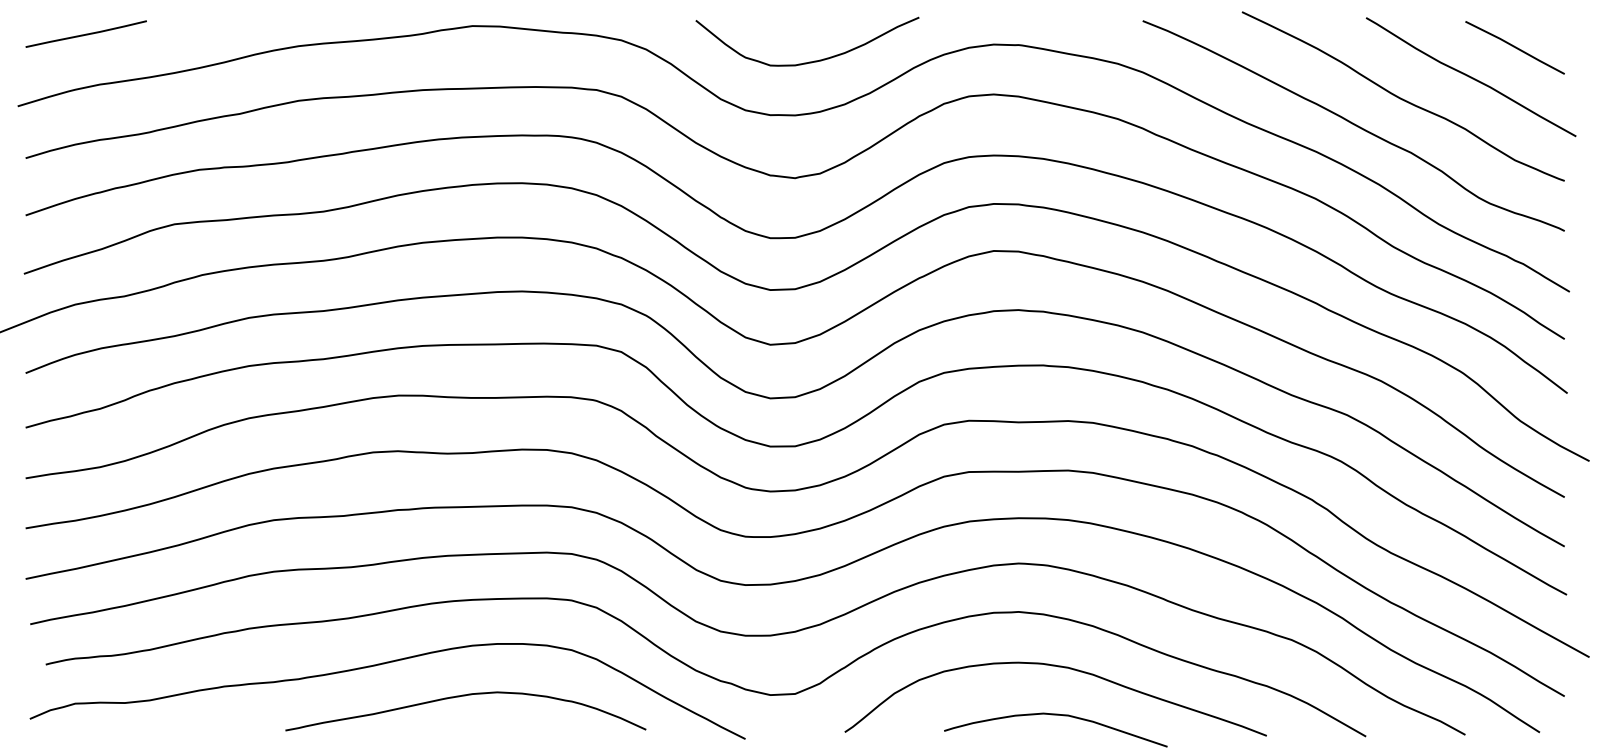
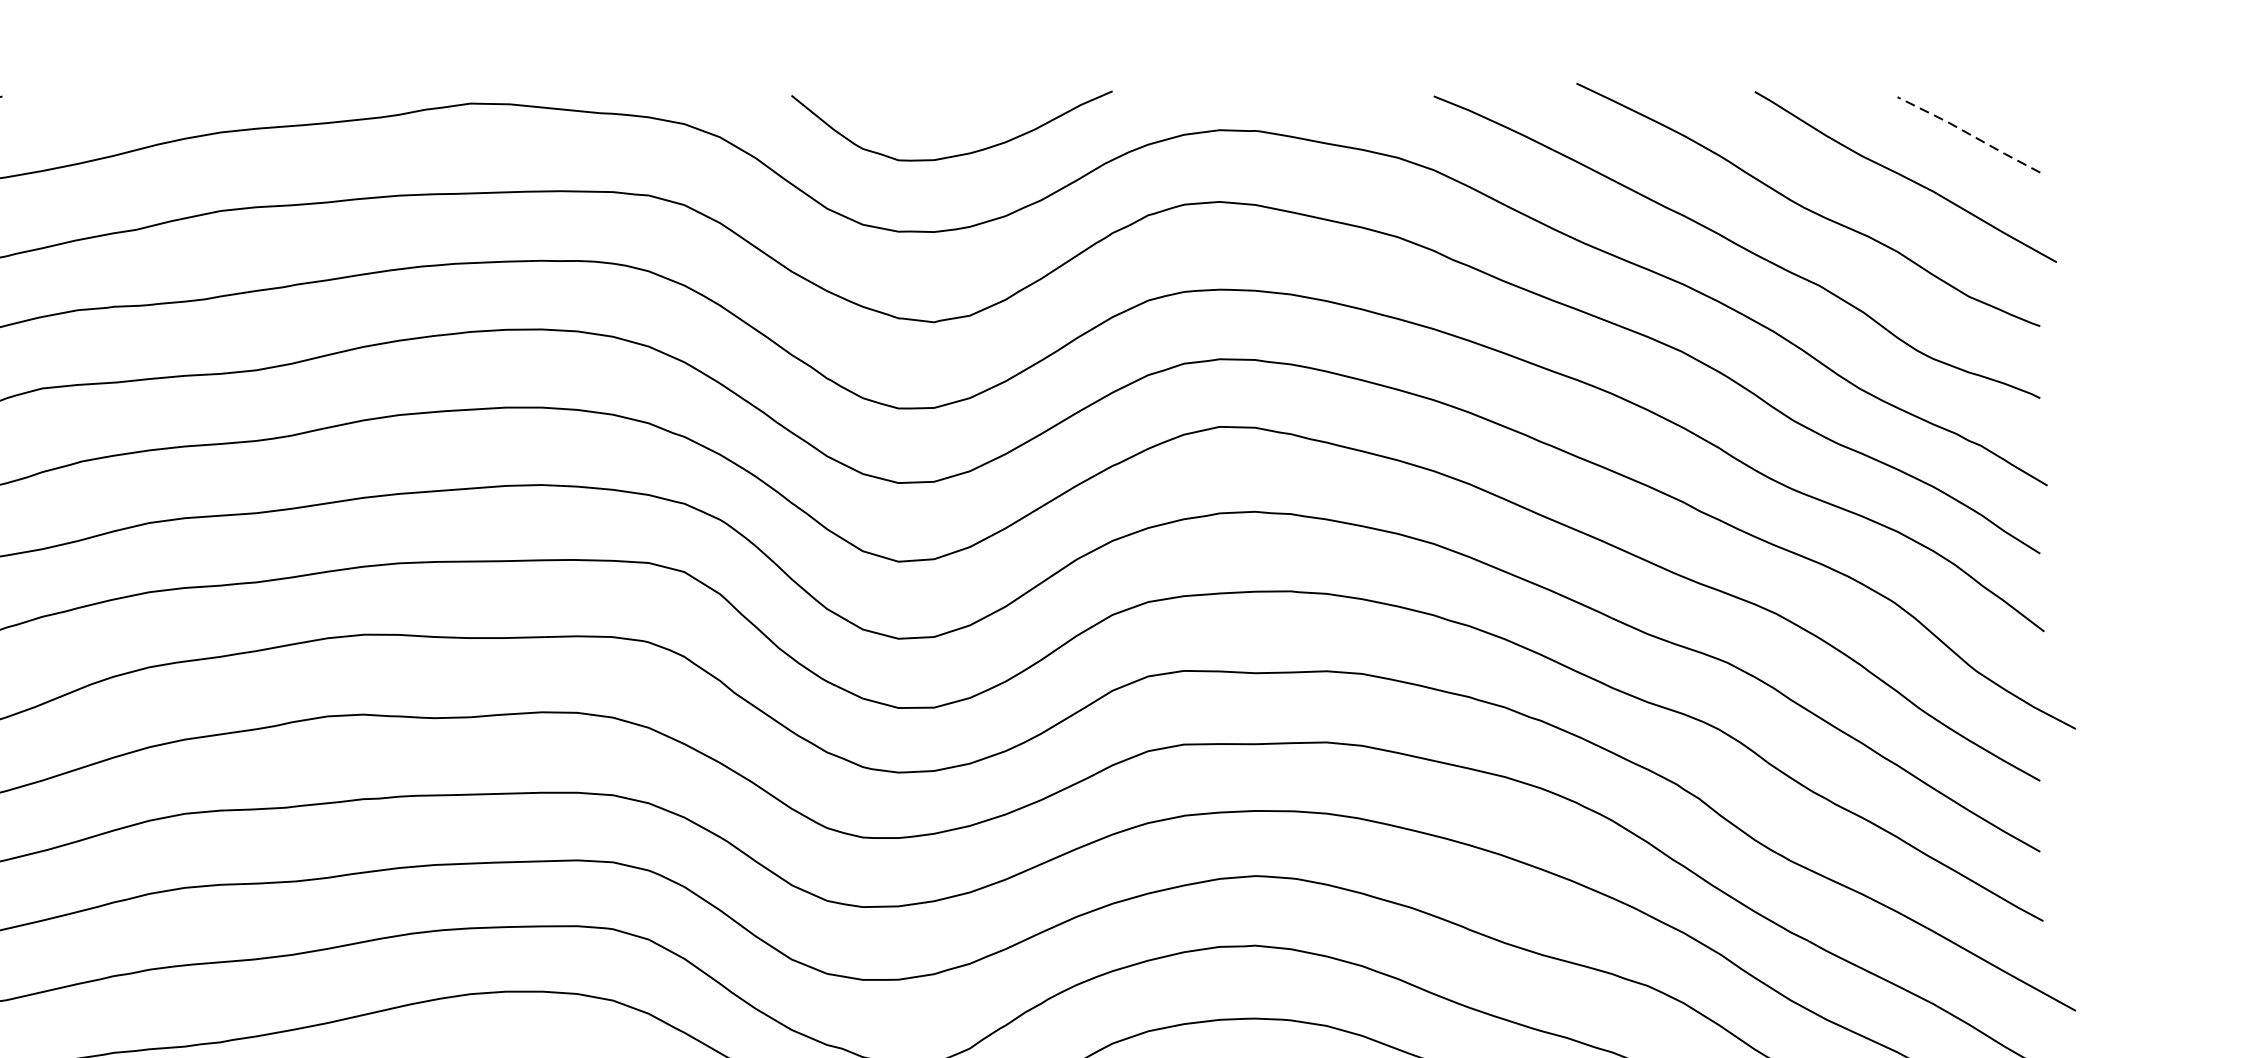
line: (1515, 47) -> (1969, 134), solid -> dashed

